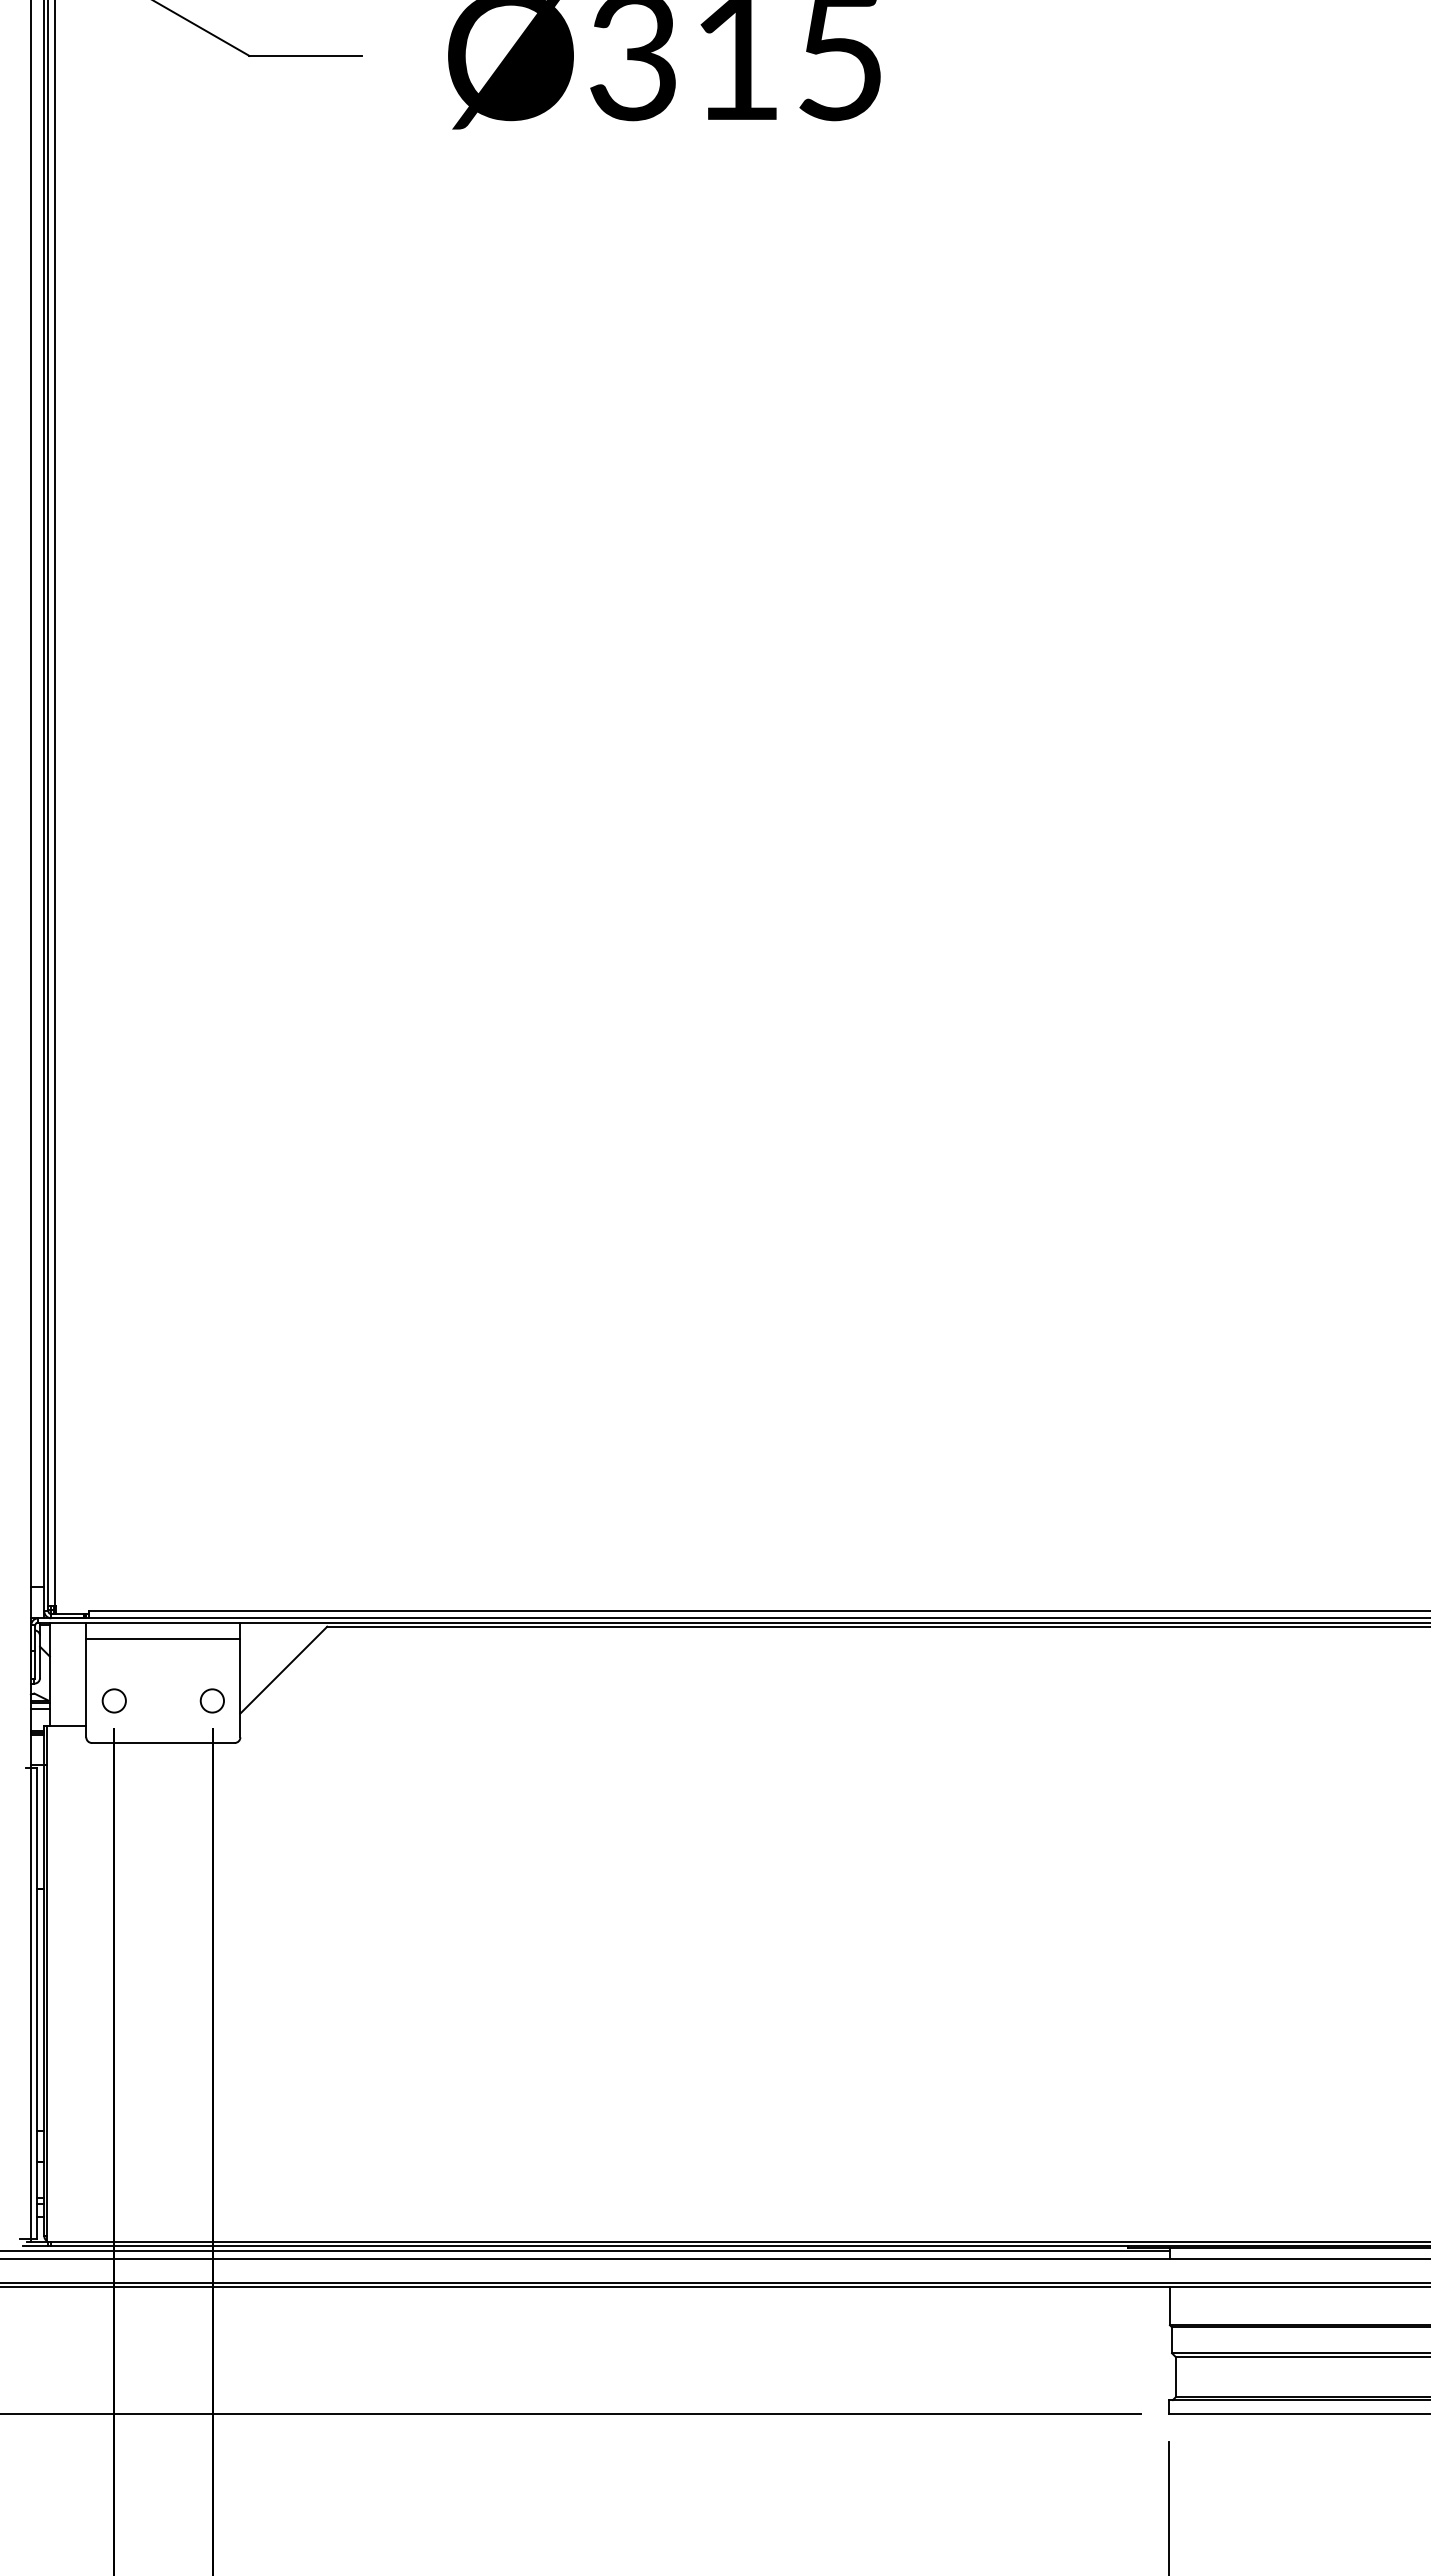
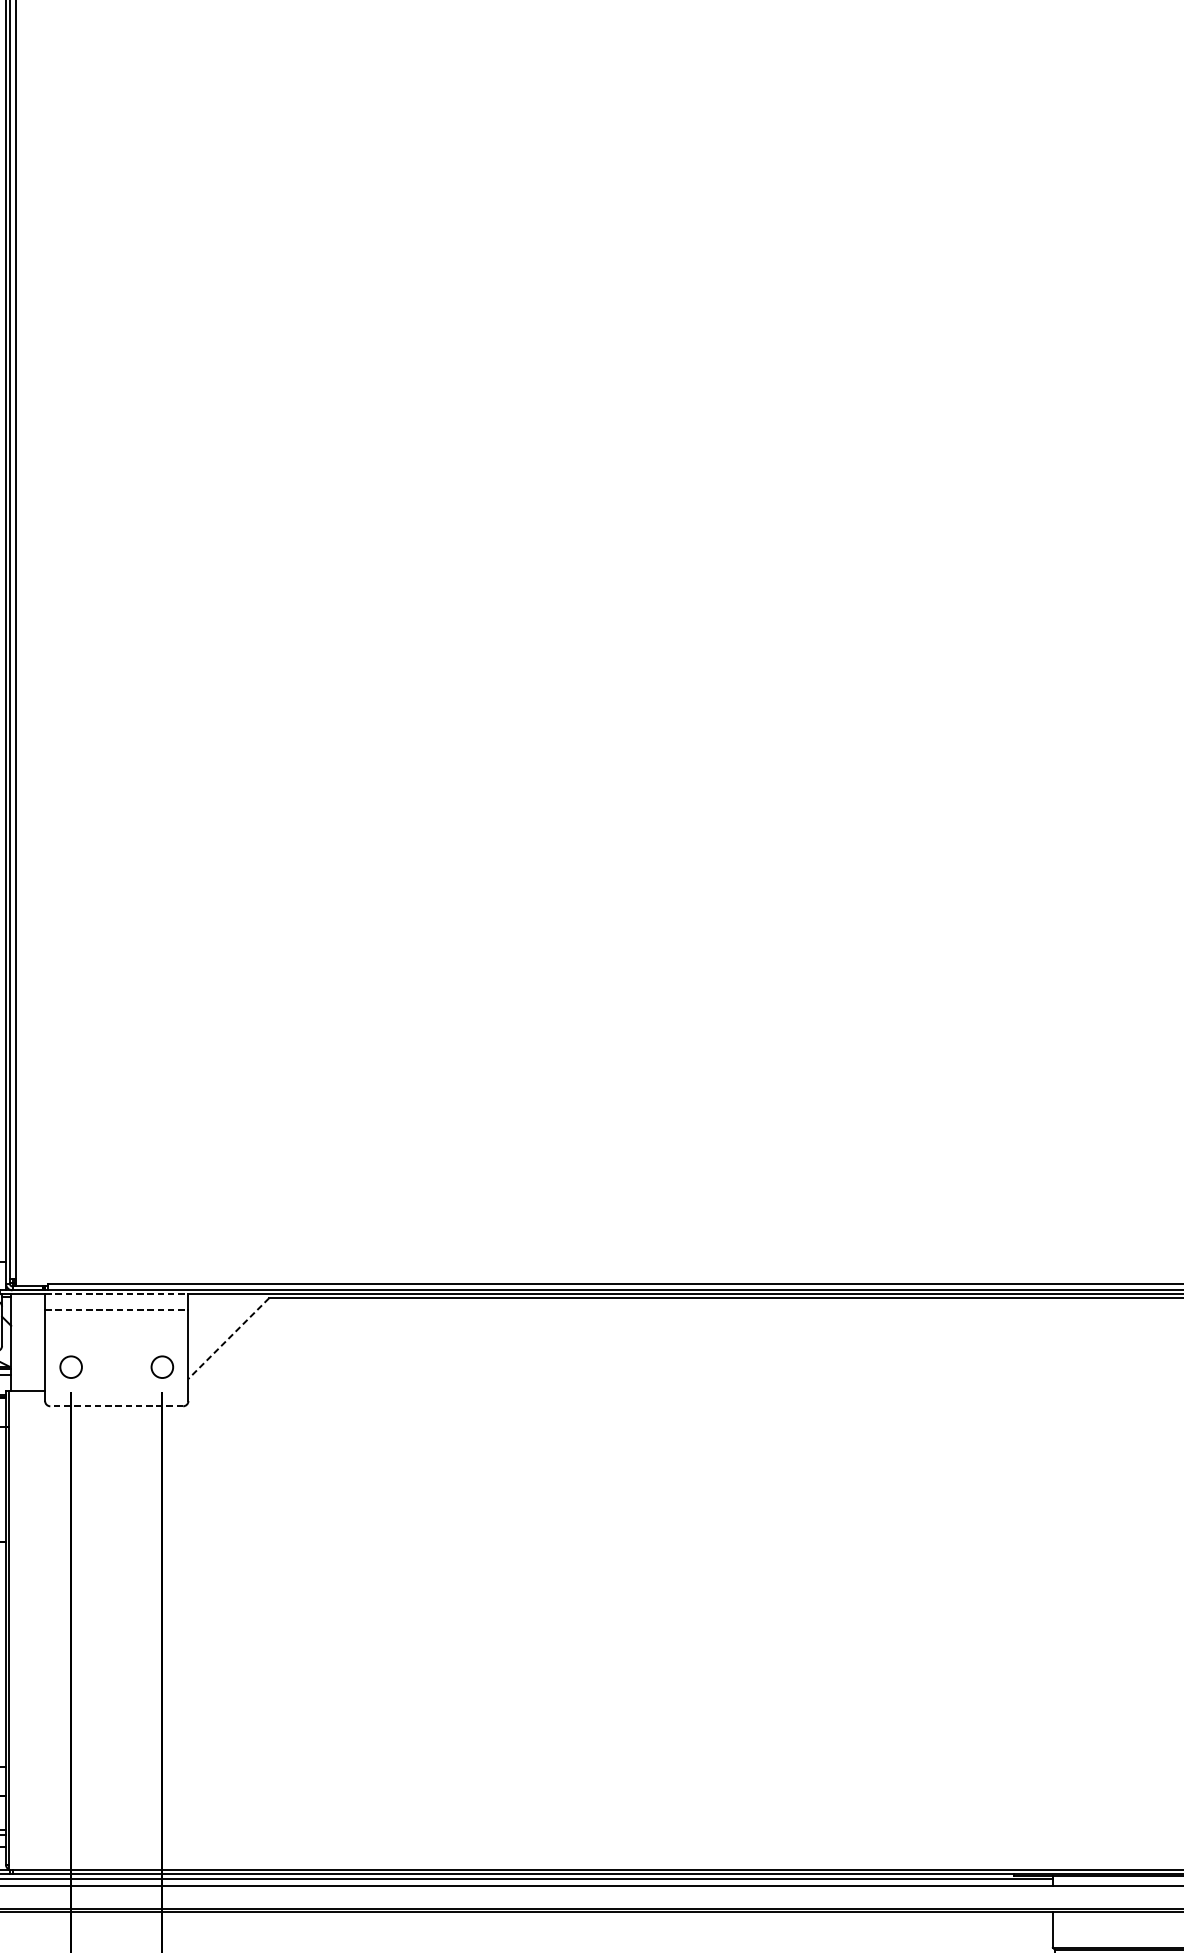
line: (163, 1622) -> (116, 1294), solid -> dashed
line: (163, 1639) -> (116, 1310), solid -> dashed
line: (283, 1670) -> (228, 1338), solid -> dashed
line: (162, 1742) -> (115, 1405), solid -> dashed

